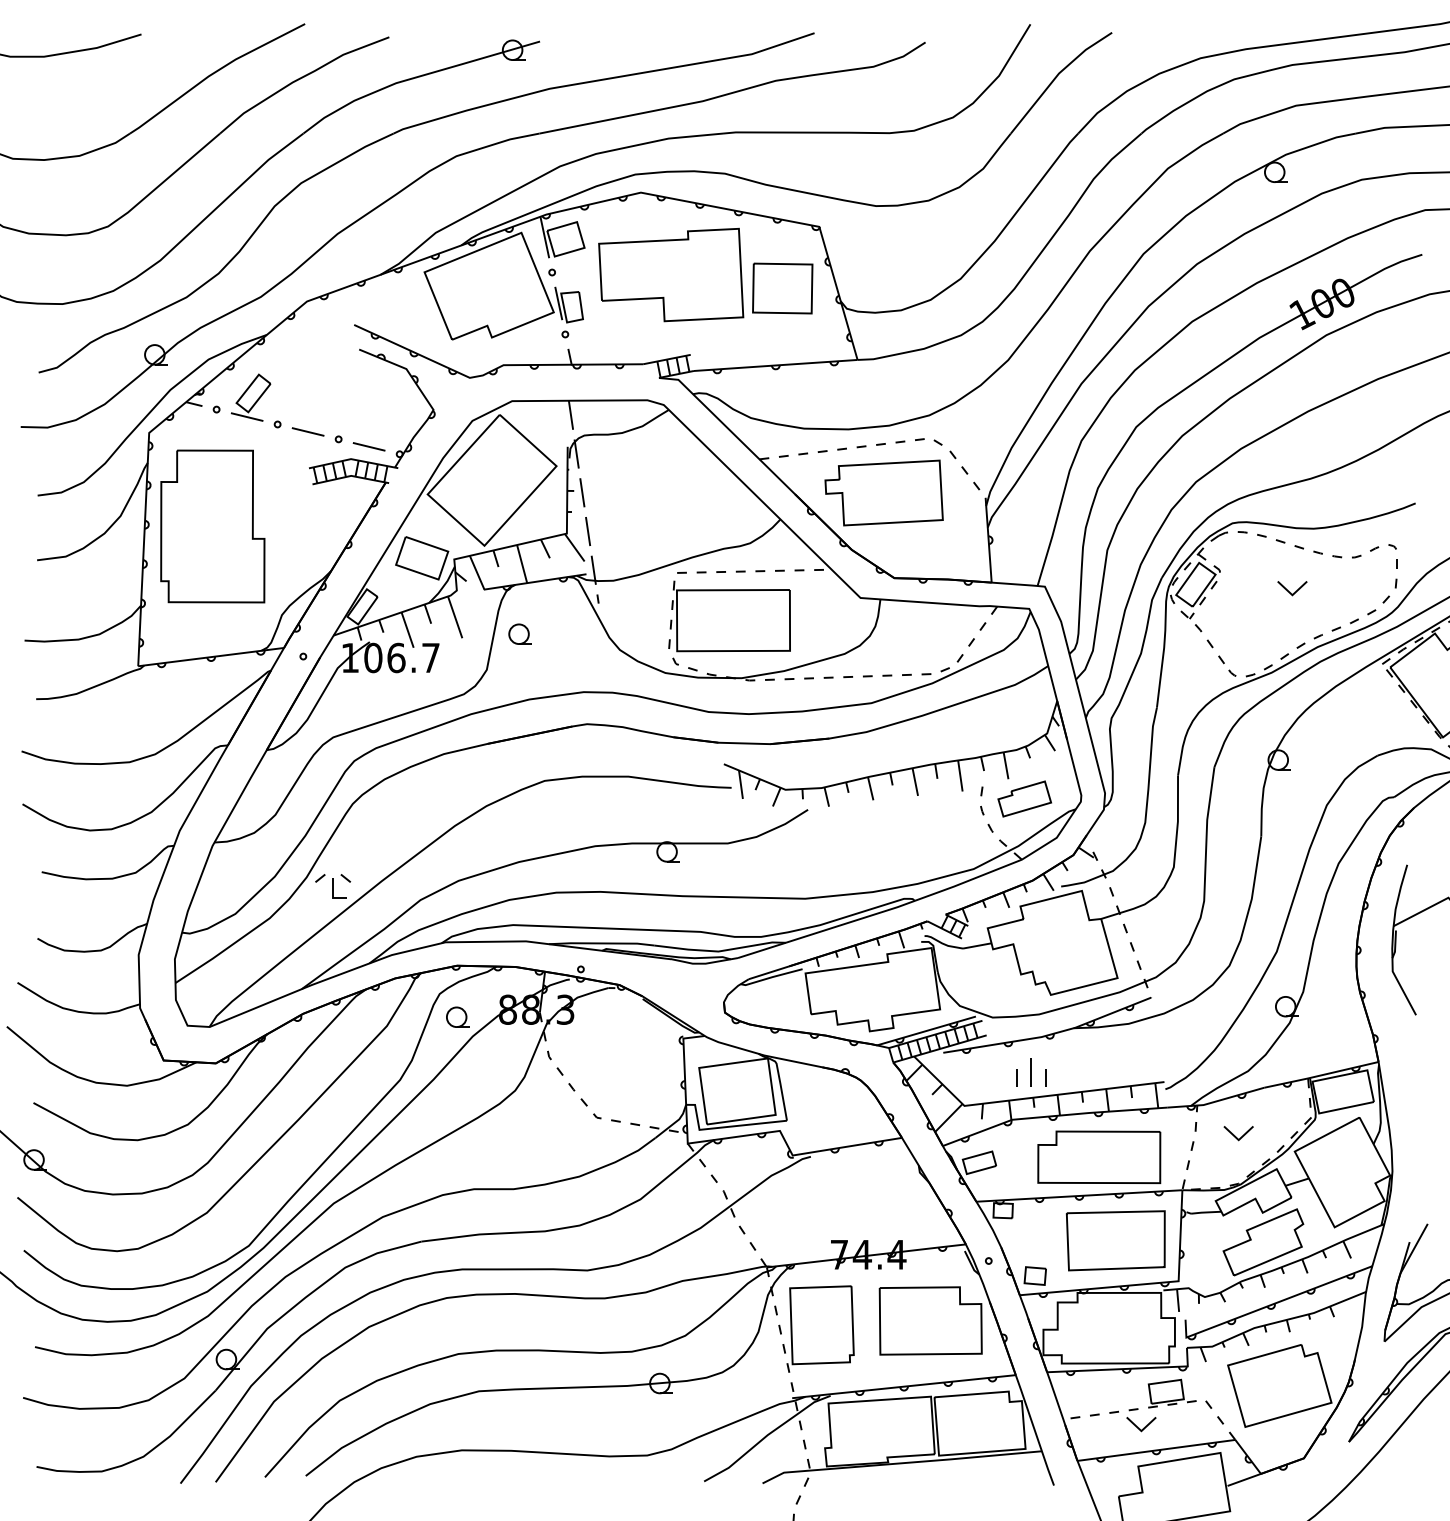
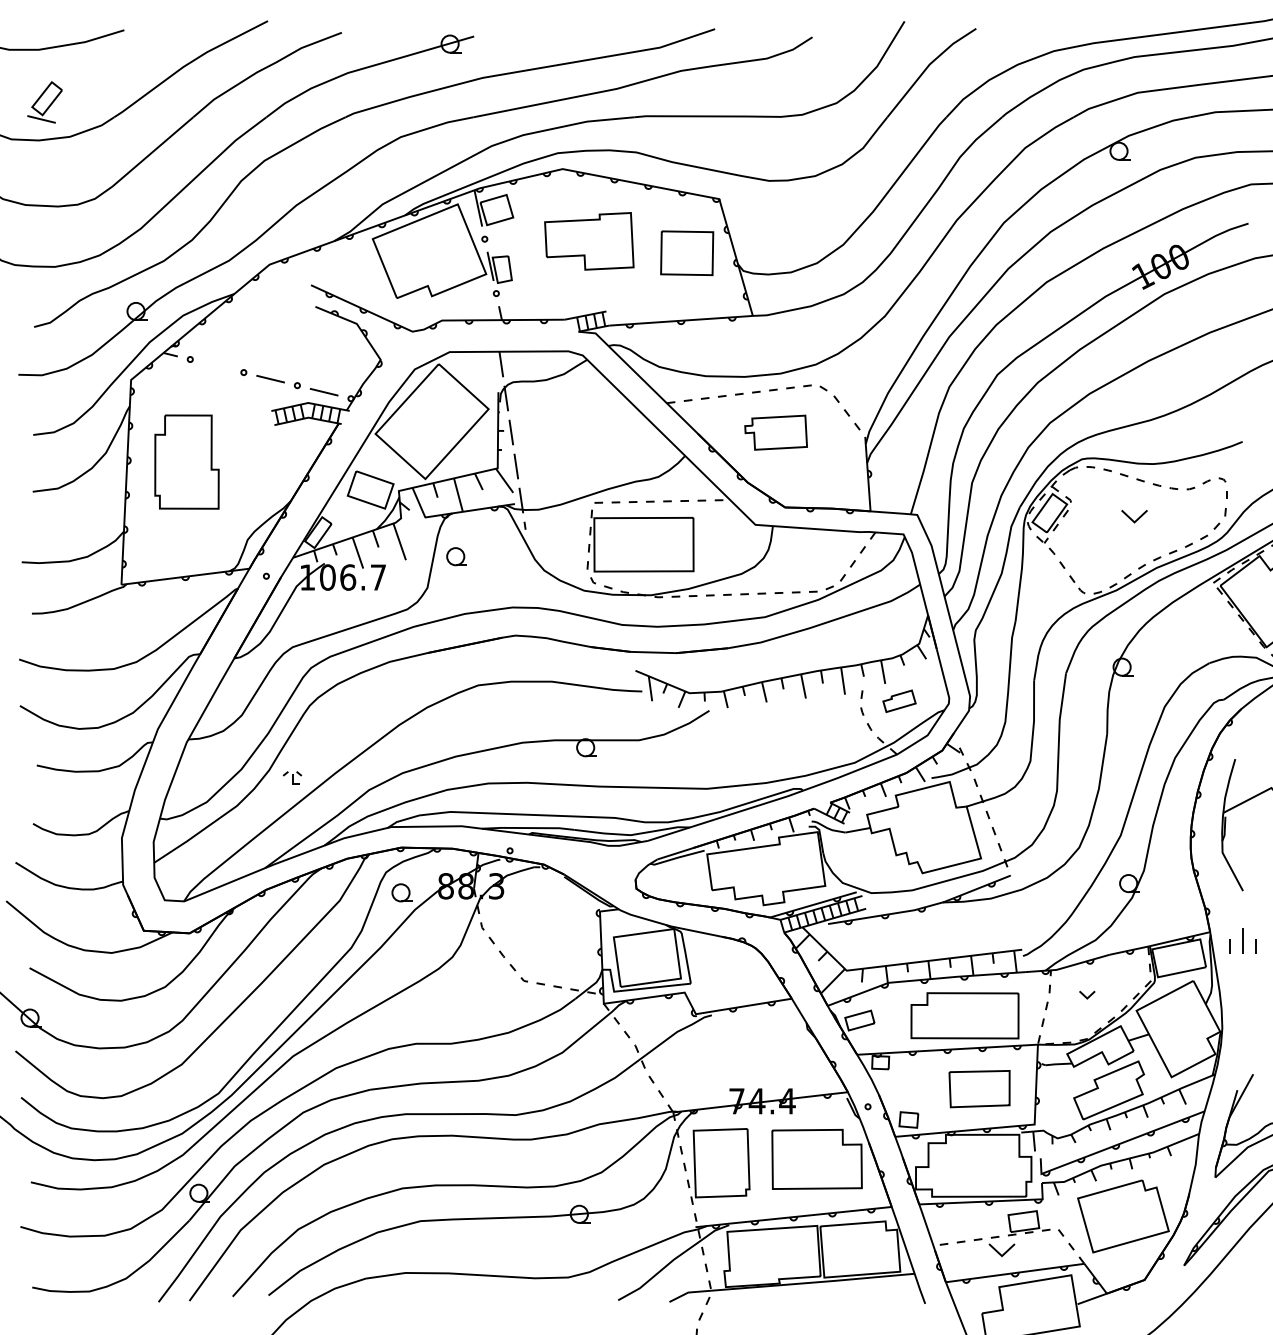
part: (671, 274) -> (589, 240), size x0.7
part: (250, 397) -> (44, 102), moved
part: (883, 492) -> (775, 432), size x0.6
part: (212, 526) -> (186, 462), size x0.7
part: (1024, 798) -> (899, 700), size x0.7
part: (332, 886) -> (292, 778), size x0.6
part: (1031, 1072) -> (1243, 941), moved
part: (1238, 1133) -> (1087, 994), size x0.6
part: (1115, 1240) -> (979, 1088), size x0.7

